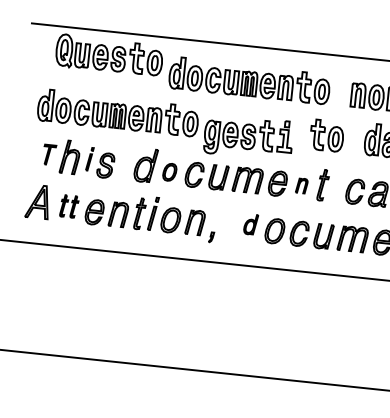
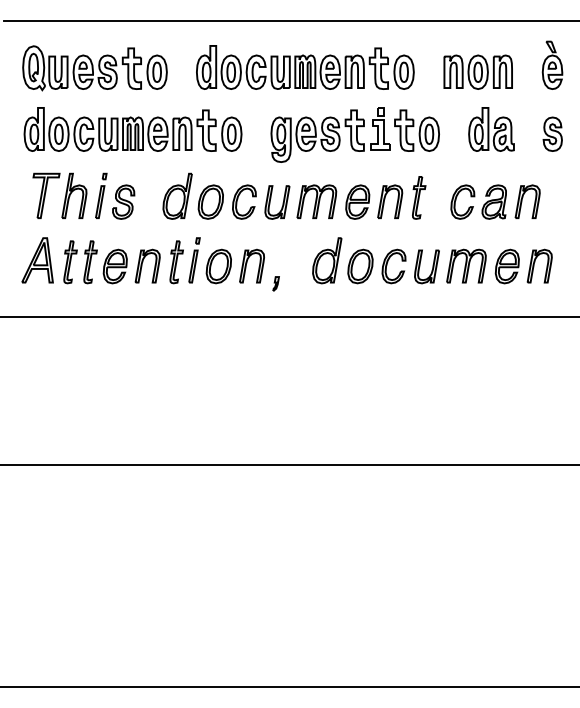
part: (109, 55) -> (94, 68), moved
part: (248, 137) -> (330, 134), moved
part: (49, 154) -> (46, 195), size x1.67
part: (90, 159) -> (101, 195), size x1.43
part: (169, 171) -> (210, 201), size x1.43
part: (302, 185) -> (390, 201), size x1.67
part: (69, 206) -> (80, 262), size x1.43
part: (251, 224) -> (327, 260), size x1.67

